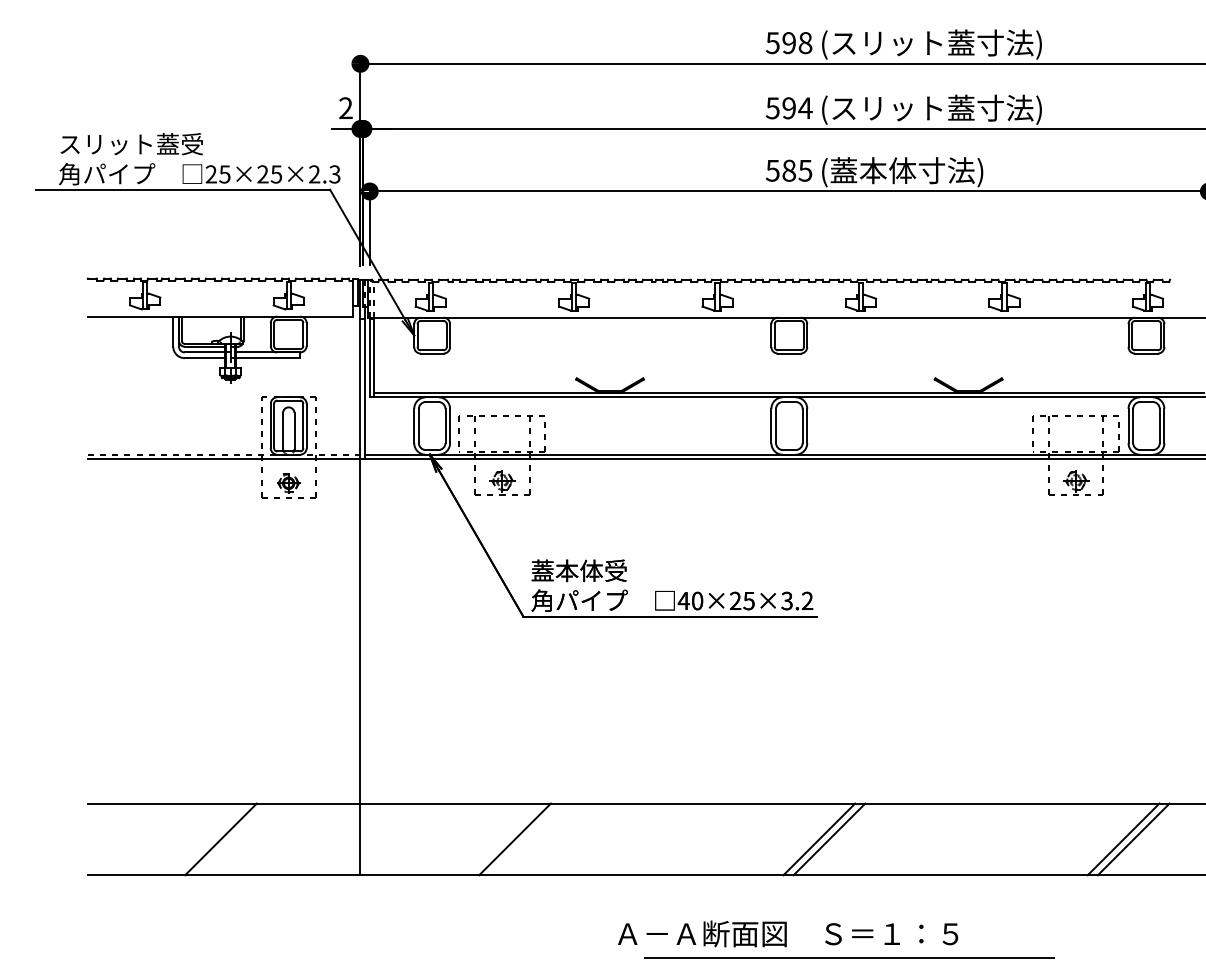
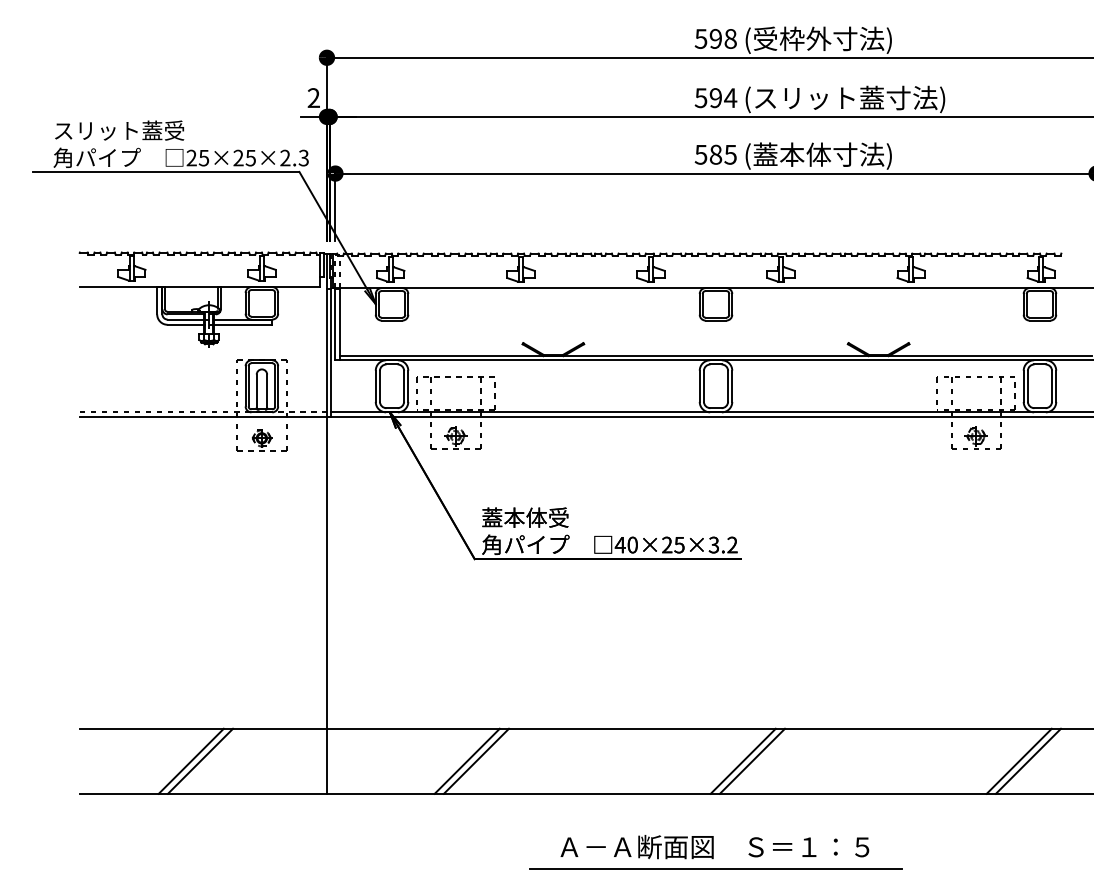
text: (936, 44) -> (849, 40), (スリット蓋寸法) -> (受枠外寸法)
line: (210, 839) -> (190, 761), added
line: (525, 839) -> (476, 761), added
line: (849, 957) -> (716, 868), moved

